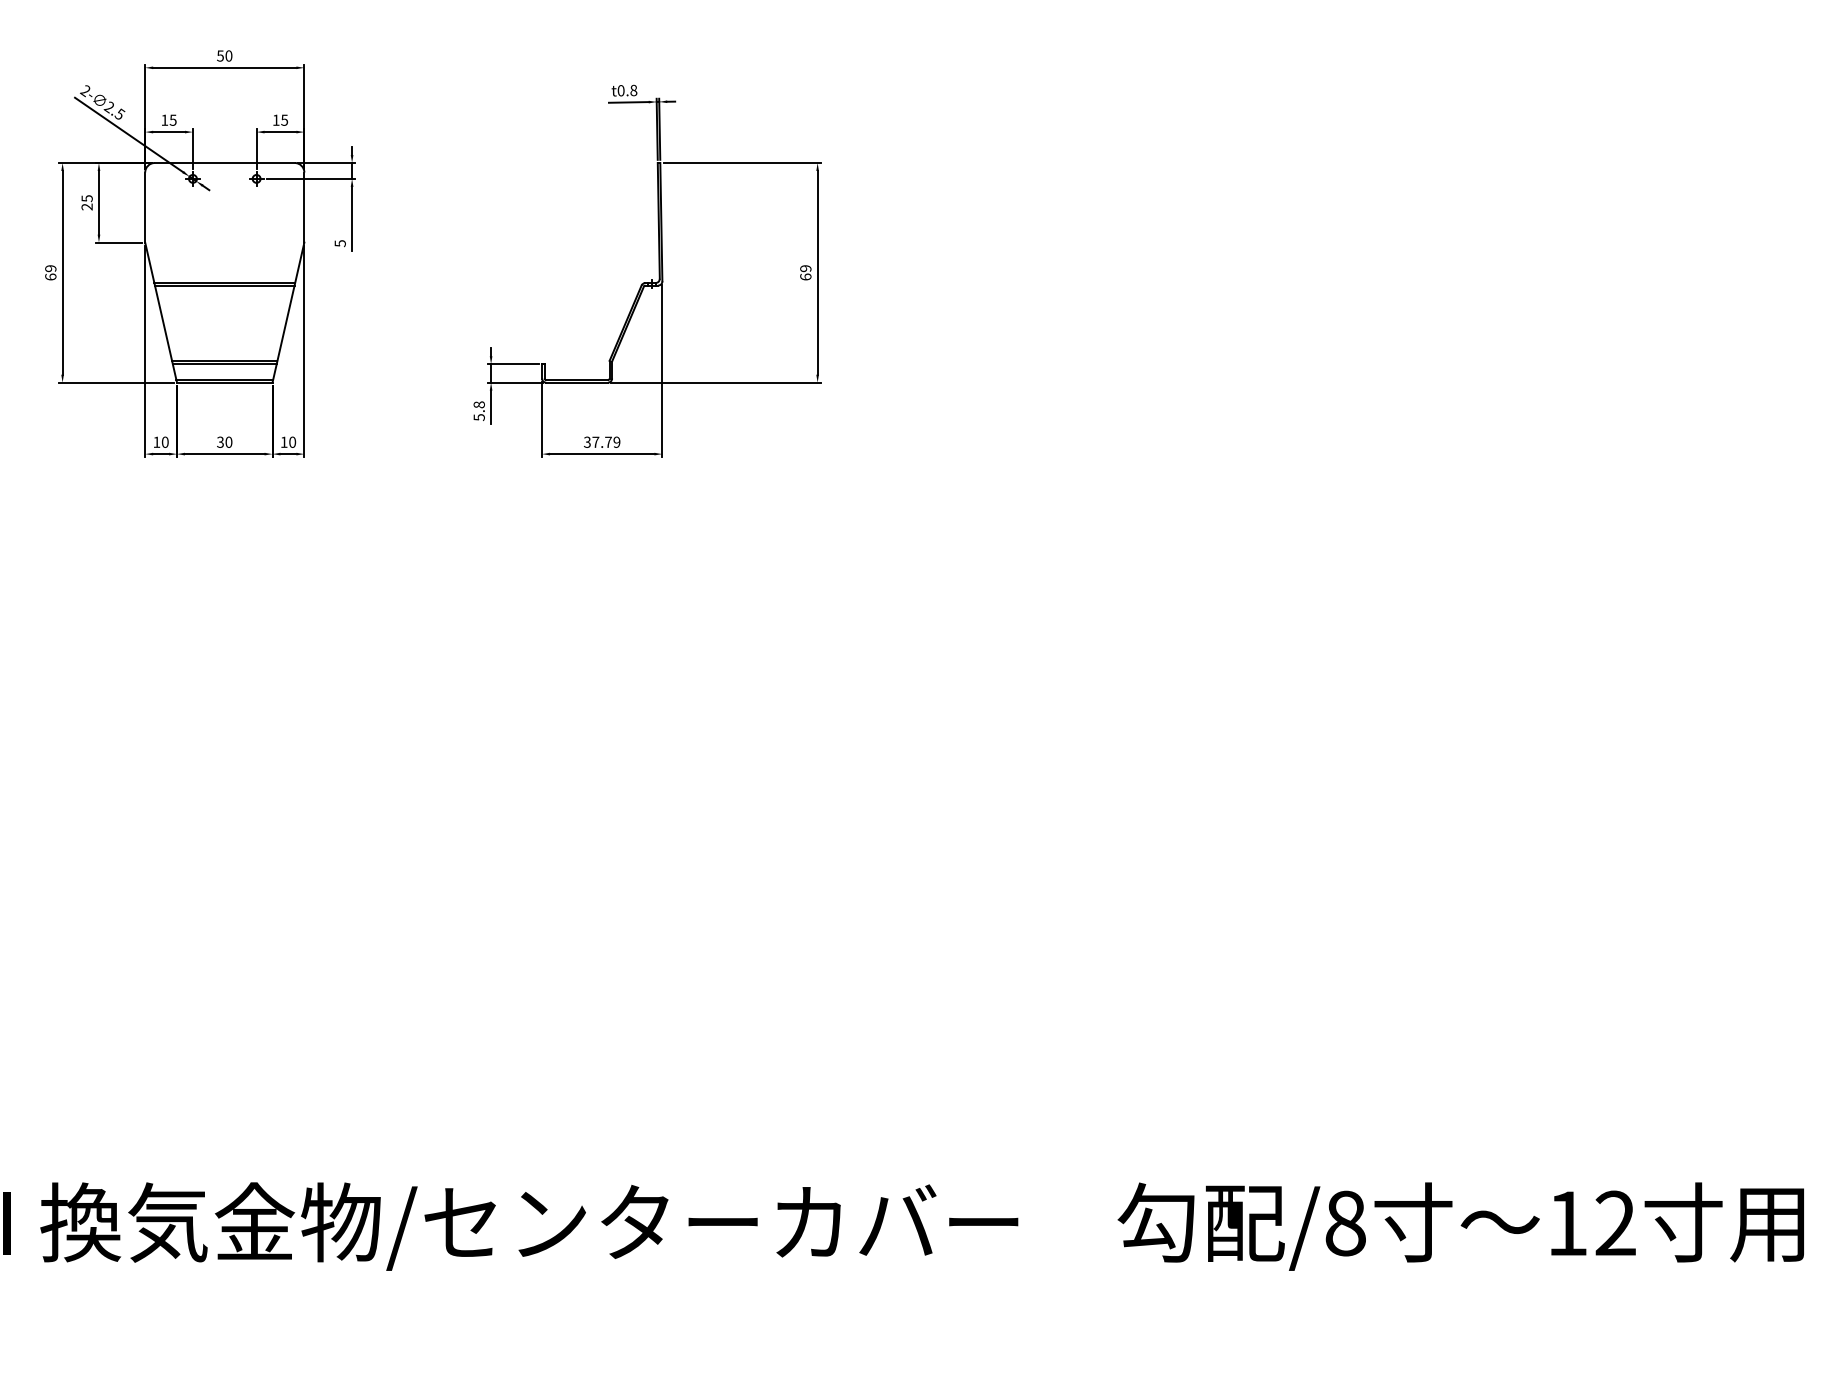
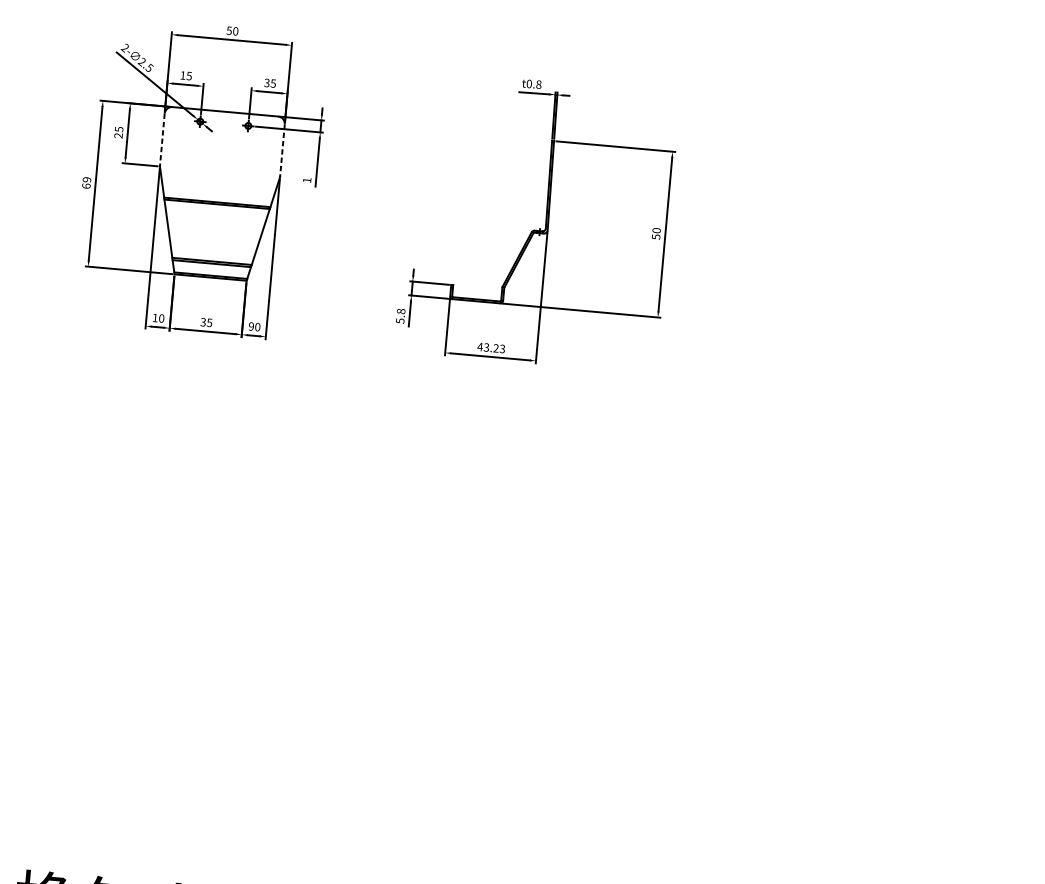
text: (275, 119) -> (266, 82), 15 -> 35
line: (145, 208) -> (162, 140), solid -> dashed
line: (304, 208) -> (282, 151), solid -> dashed
text: (339, 243) -> (306, 180), 5 -> 1
text: (805, 272) -> (656, 233), 69 -> 50
text: (228, 441) -> (209, 322), 30 -> 35
text: (283, 441) -> (250, 325), 10 -> 90
text: (601, 441) -> (490, 347), 37.79 -> 43.23

